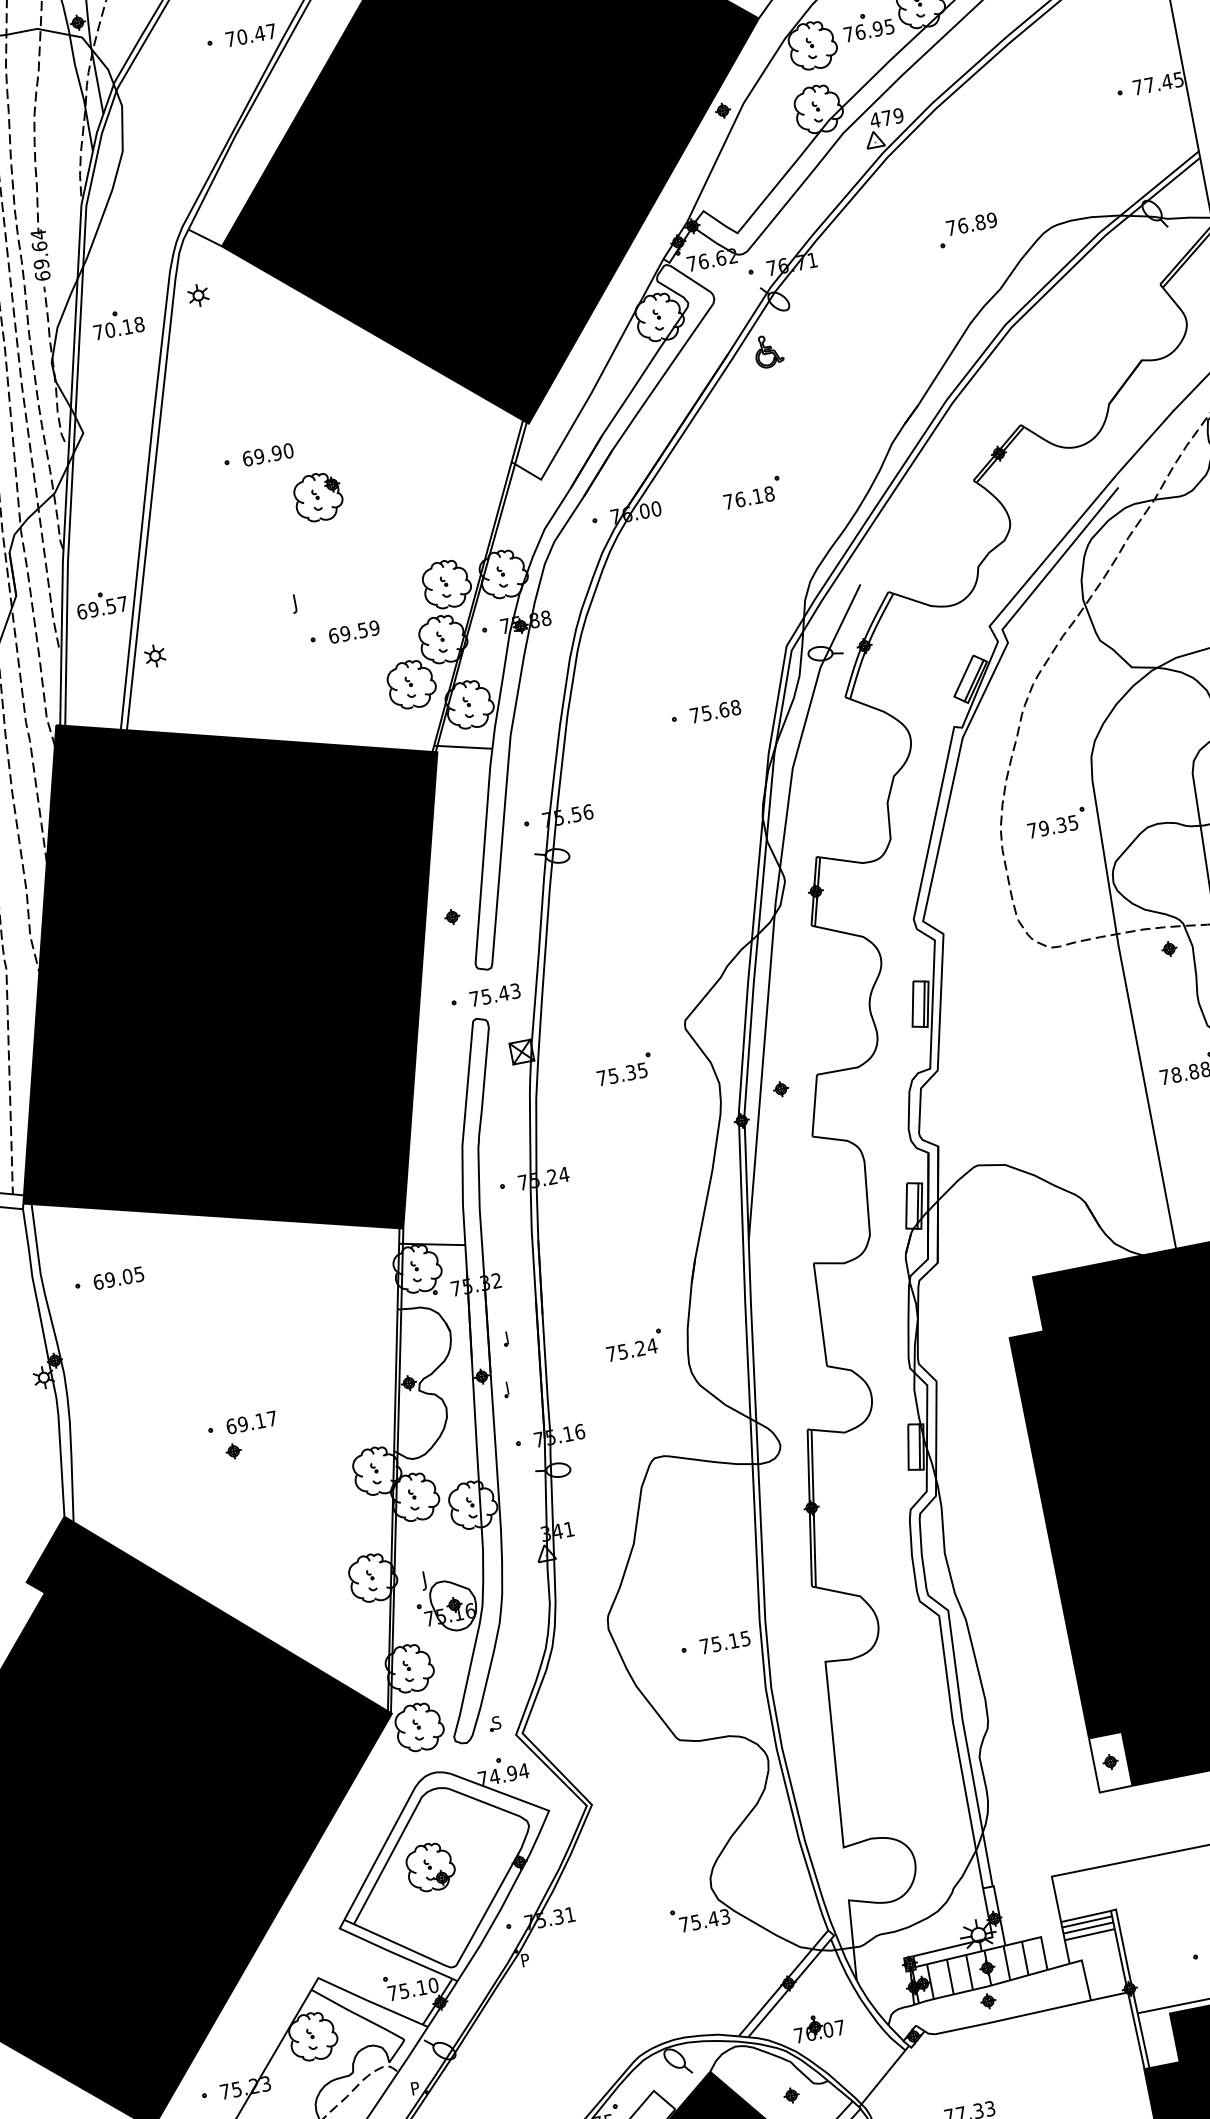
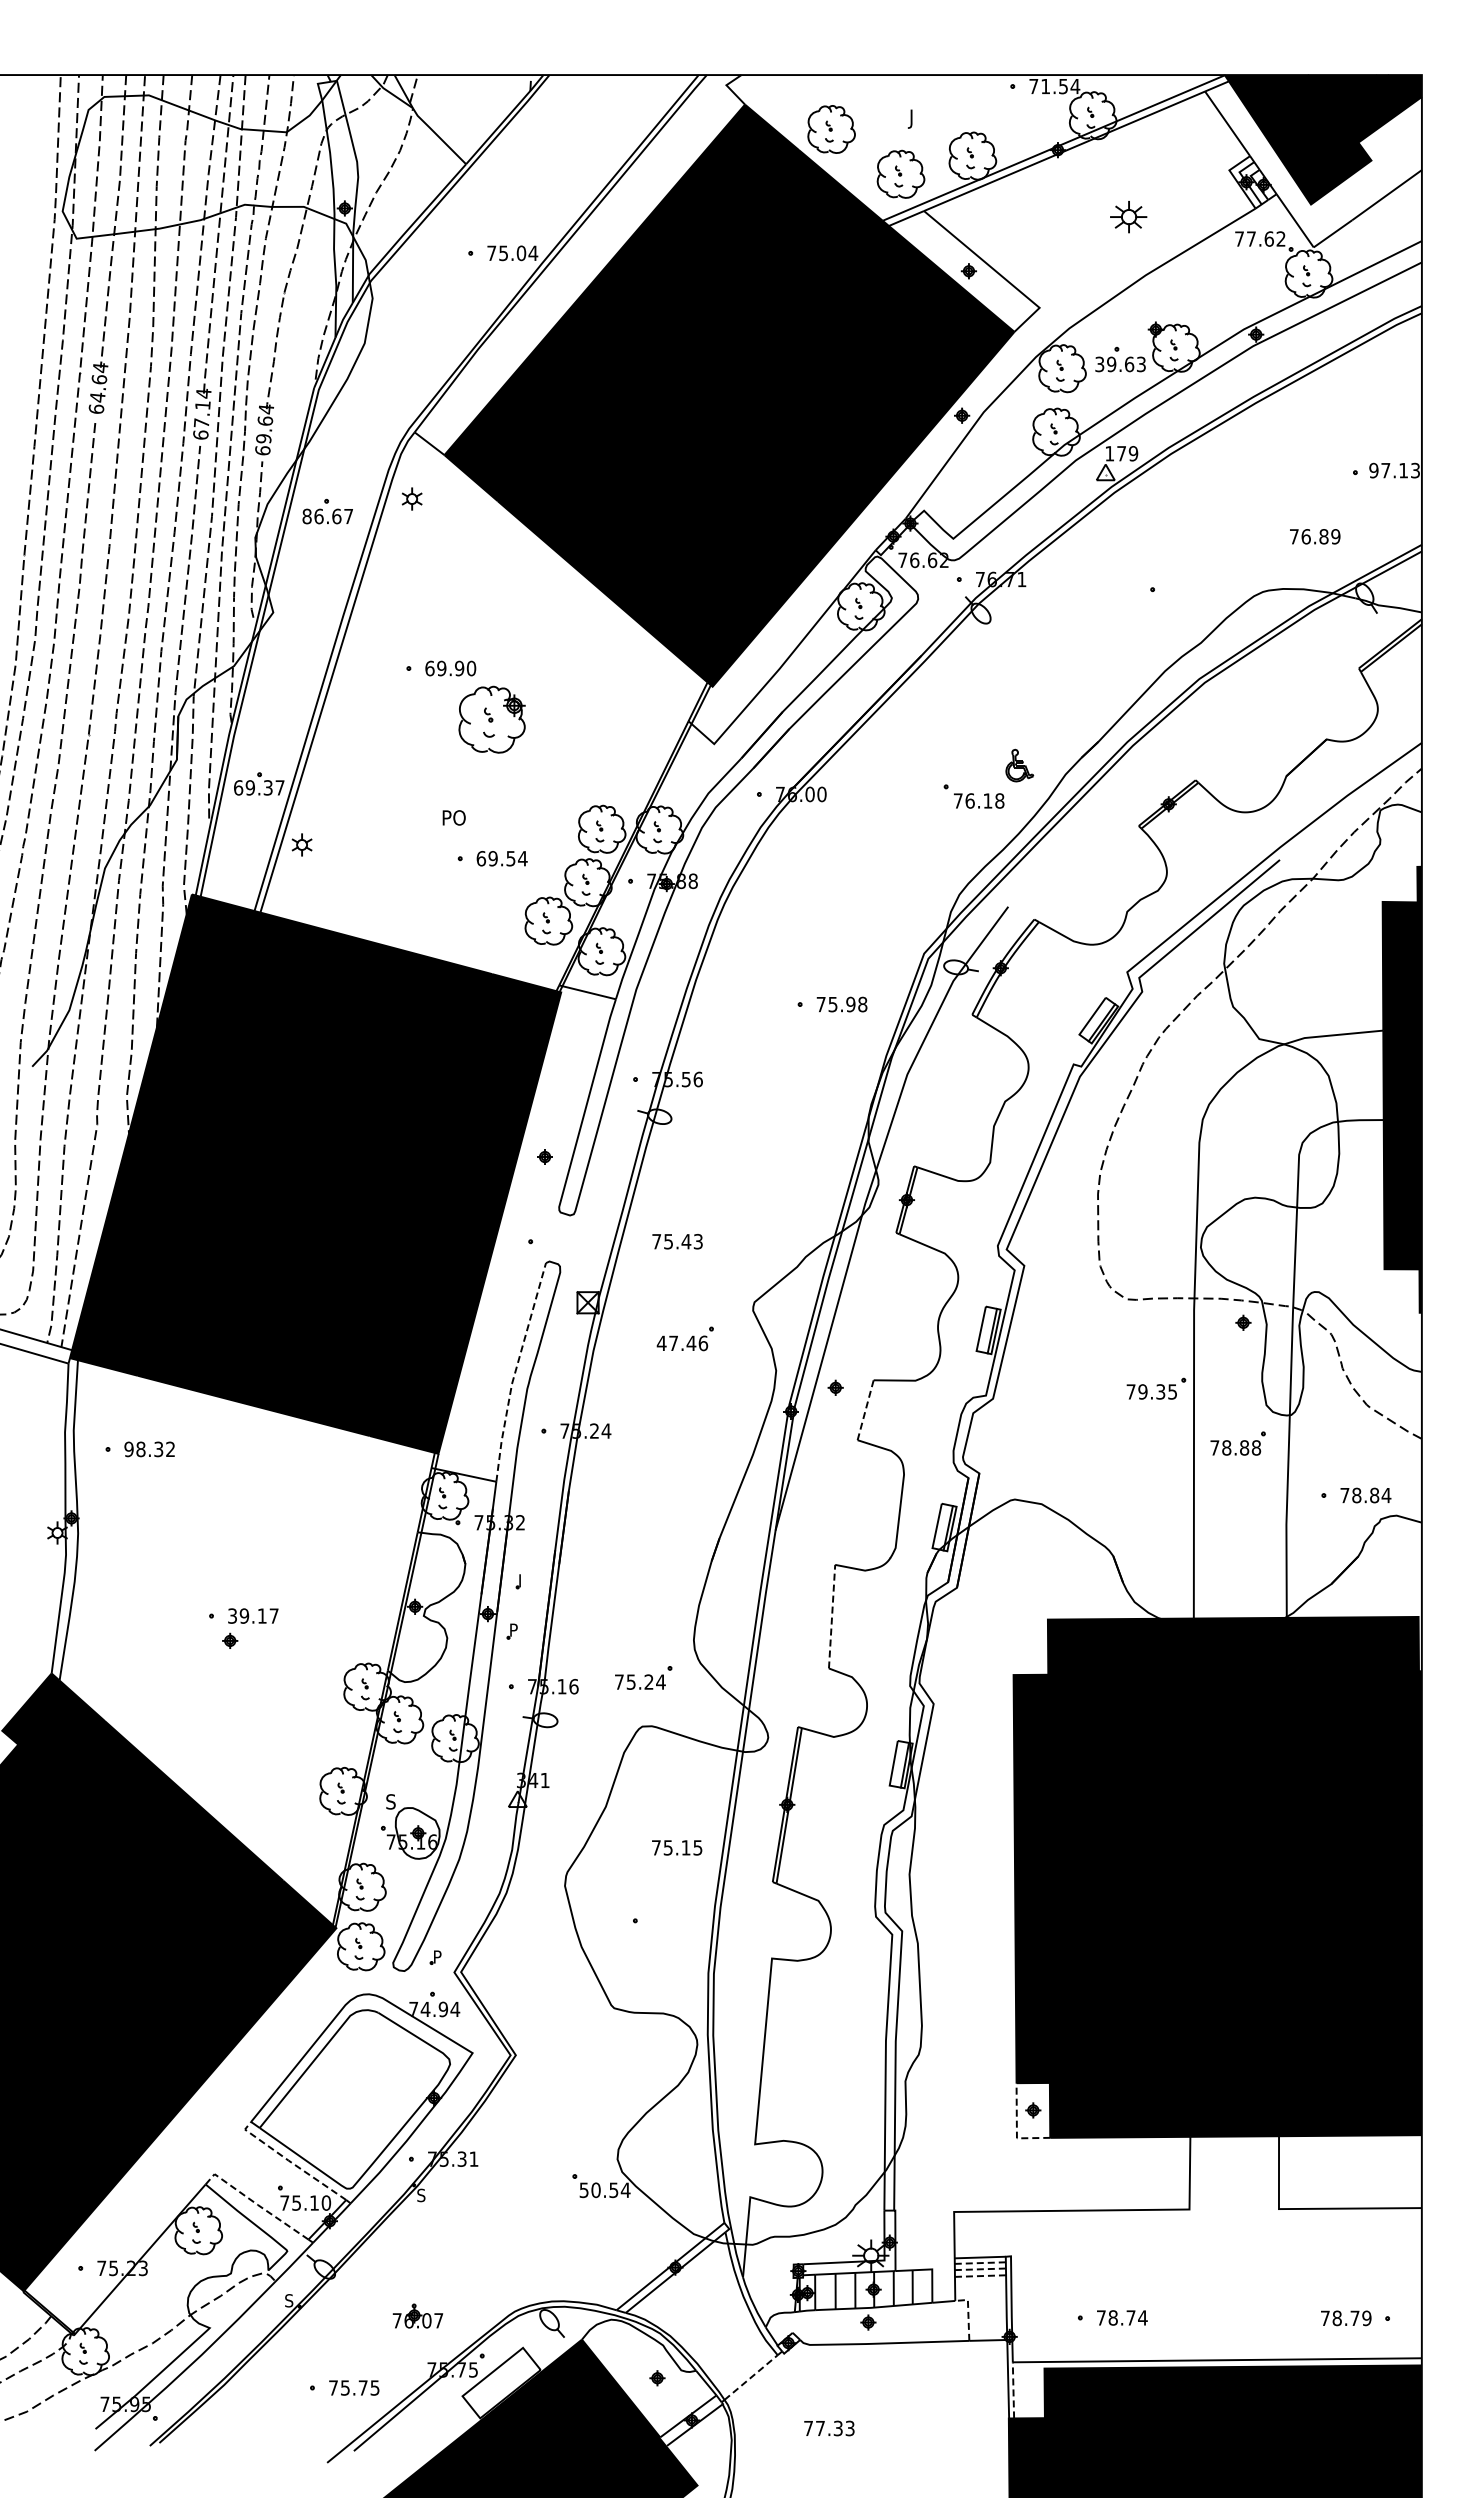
text: (869, 30) -> (1120, 364), 76.95 -> 39.63
text: (256, 34) -> (518, 253), 70.47 -> 75.04
text: (1158, 83) -> (1394, 470), 77.45 -> 97.13
text: (874, 120) -> (1109, 453), 479 -> 179
text: (972, 223) -> (1315, 536), moved
text: (118, 328) -> (327, 516), 70.18 -> 86.67
part: (768, 351) -> (1019, 765), moved
part: (318, 497) -> (492, 719), size x1.4
text: (749, 497) -> (979, 800), moved
text: (299, 602) -> (453, 819), J -> PO
text: (111, 605) -> (268, 787), 69.57 -> 69.37
text: (374, 627) -> (522, 858), 69.59 -> 69.54
text: (723, 709) -> (850, 1004), 75.68 -> 75.98
part: (1056, 822) -> (1156, 1388), moved
text: (495, 994) -> (677, 1241), moved
text: (622, 1074) -> (682, 1343), 75.35 -> 47.46
line: (814, 1104) -> (865, 1409), solid -> dashed
line: (463, 1134) -> (515, 1372), solid -> dashed
text: (118, 1278) -> (149, 1449), 69.05 -> 98.32
line: (820, 1314) -> (832, 1616), solid -> dashed
part: (634, 1344) -> (643, 1677), moved
text: (510, 1384) -> (514, 1627), I -> P
text: (231, 1425) -> (232, 1615), 69.17 -> 39.17
text: (421, 1580) -> (390, 1803), J -> S
text: (725, 1642) -> (677, 1847), moved
text: (496, 1722) -> (437, 1956), S -> P
line: (1097, 1781) -> (1016, 2127), solid -> dashed
part: (430, 1867) -> (345, 2086), removed
text: (704, 1921) -> (604, 2190), 75.43 -> 50.54
line: (1087, 1922) -> (980, 2263), solid -> dashed
line: (1088, 1928) -> (980, 2269), solid -> dashed
line: (1089, 1935) -> (980, 2276), solid -> dashed
line: (390, 1951) -> (290, 2161), solid -> dashed
text: (525, 1960) -> (421, 2195), P -> S
line: (1084, 1972) -> (968, 2312), solid -> dashed
line: (363, 1999) -> (255, 2203), solid -> dashed
part: (818, 2026) -> (417, 2315), moved
line: (1143, 2039) -> (1013, 2389), solid -> dashed
line: (883, 2077) -> (751, 2377), solid -> dashed
text: (415, 2088) -> (289, 2300), P -> S

